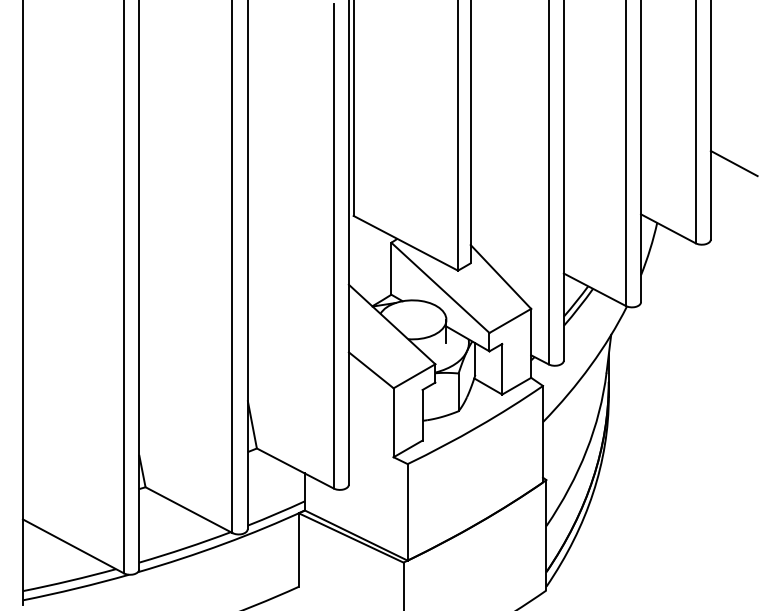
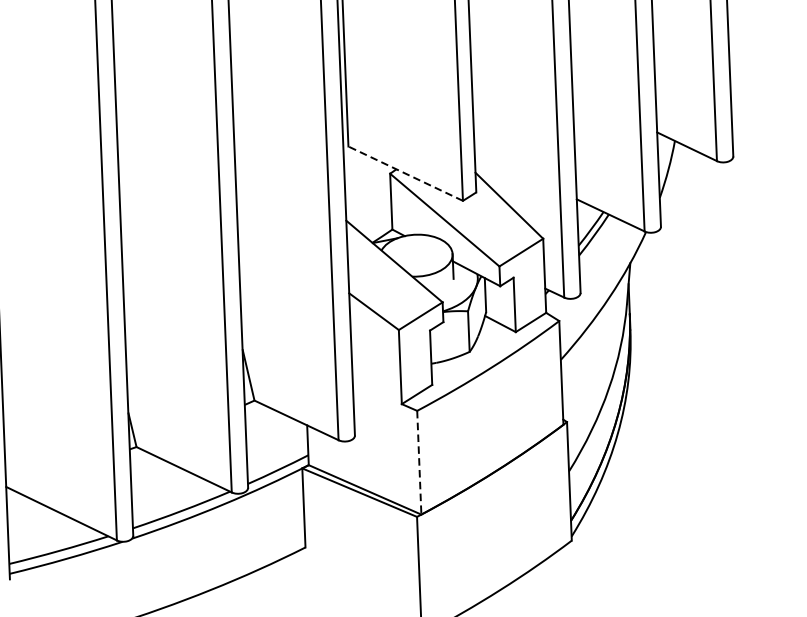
line: (733, 163) -> (754, 73), removed
line: (405, 243) -> (405, 173), solid -> dashed
line: (407, 512) -> (419, 462), solid -> dashed

